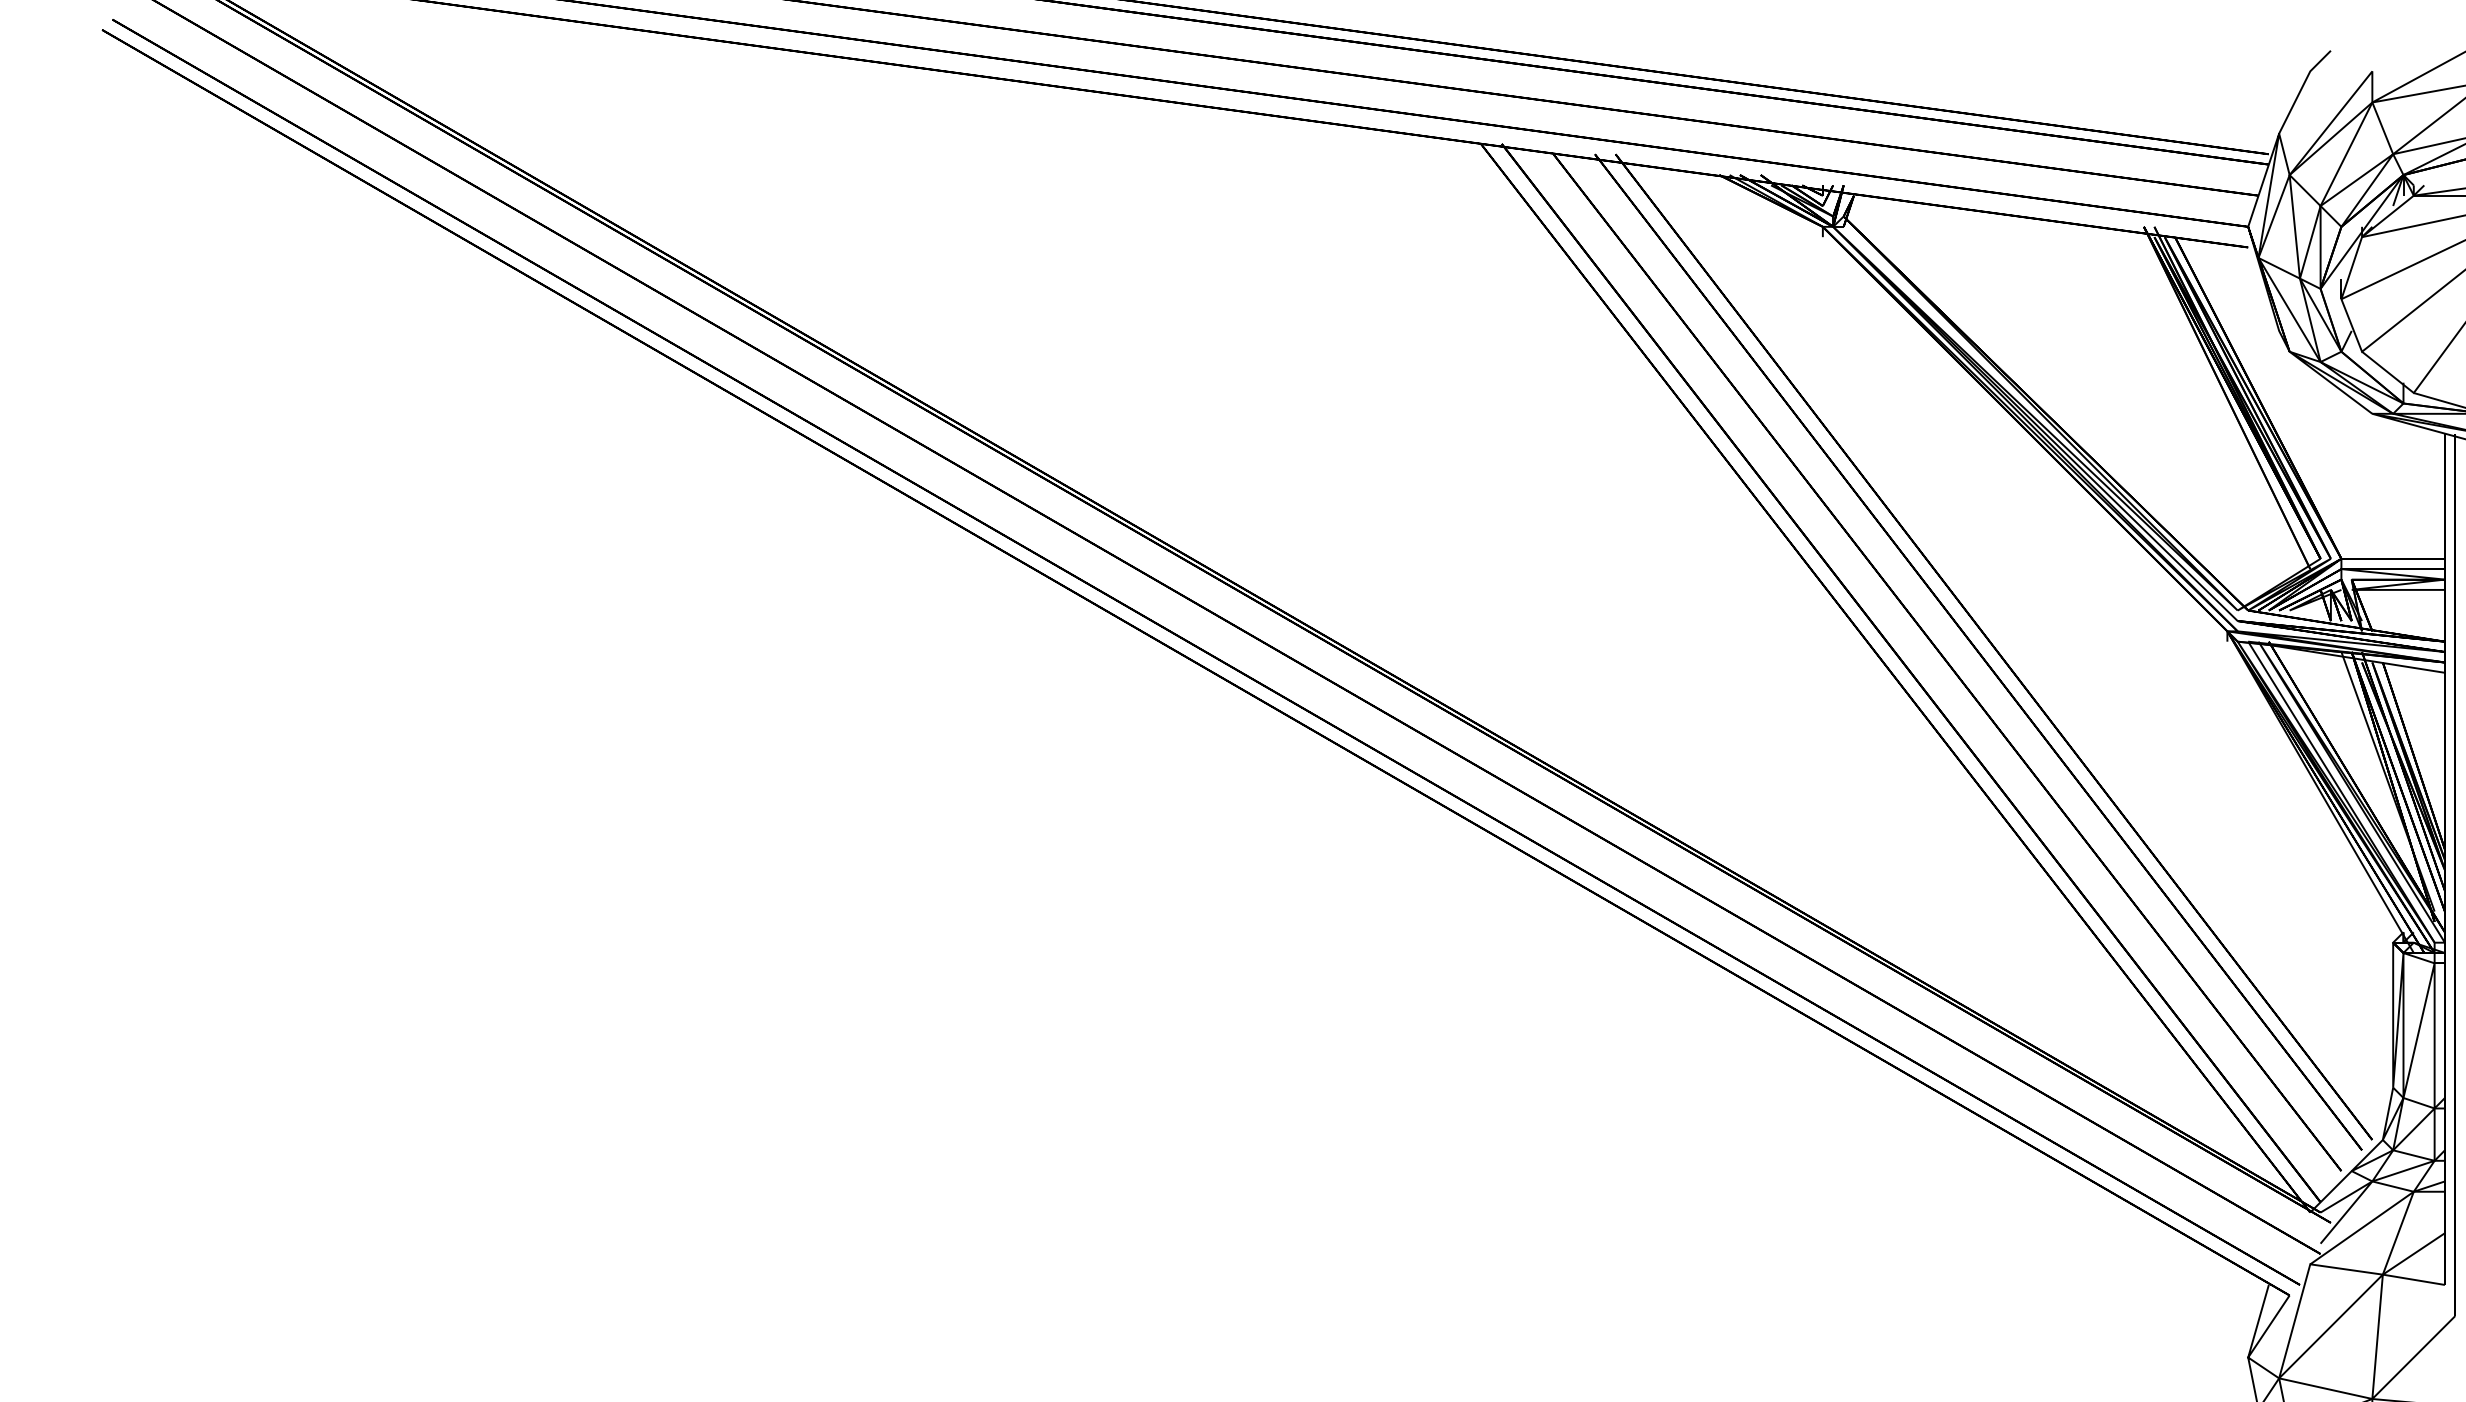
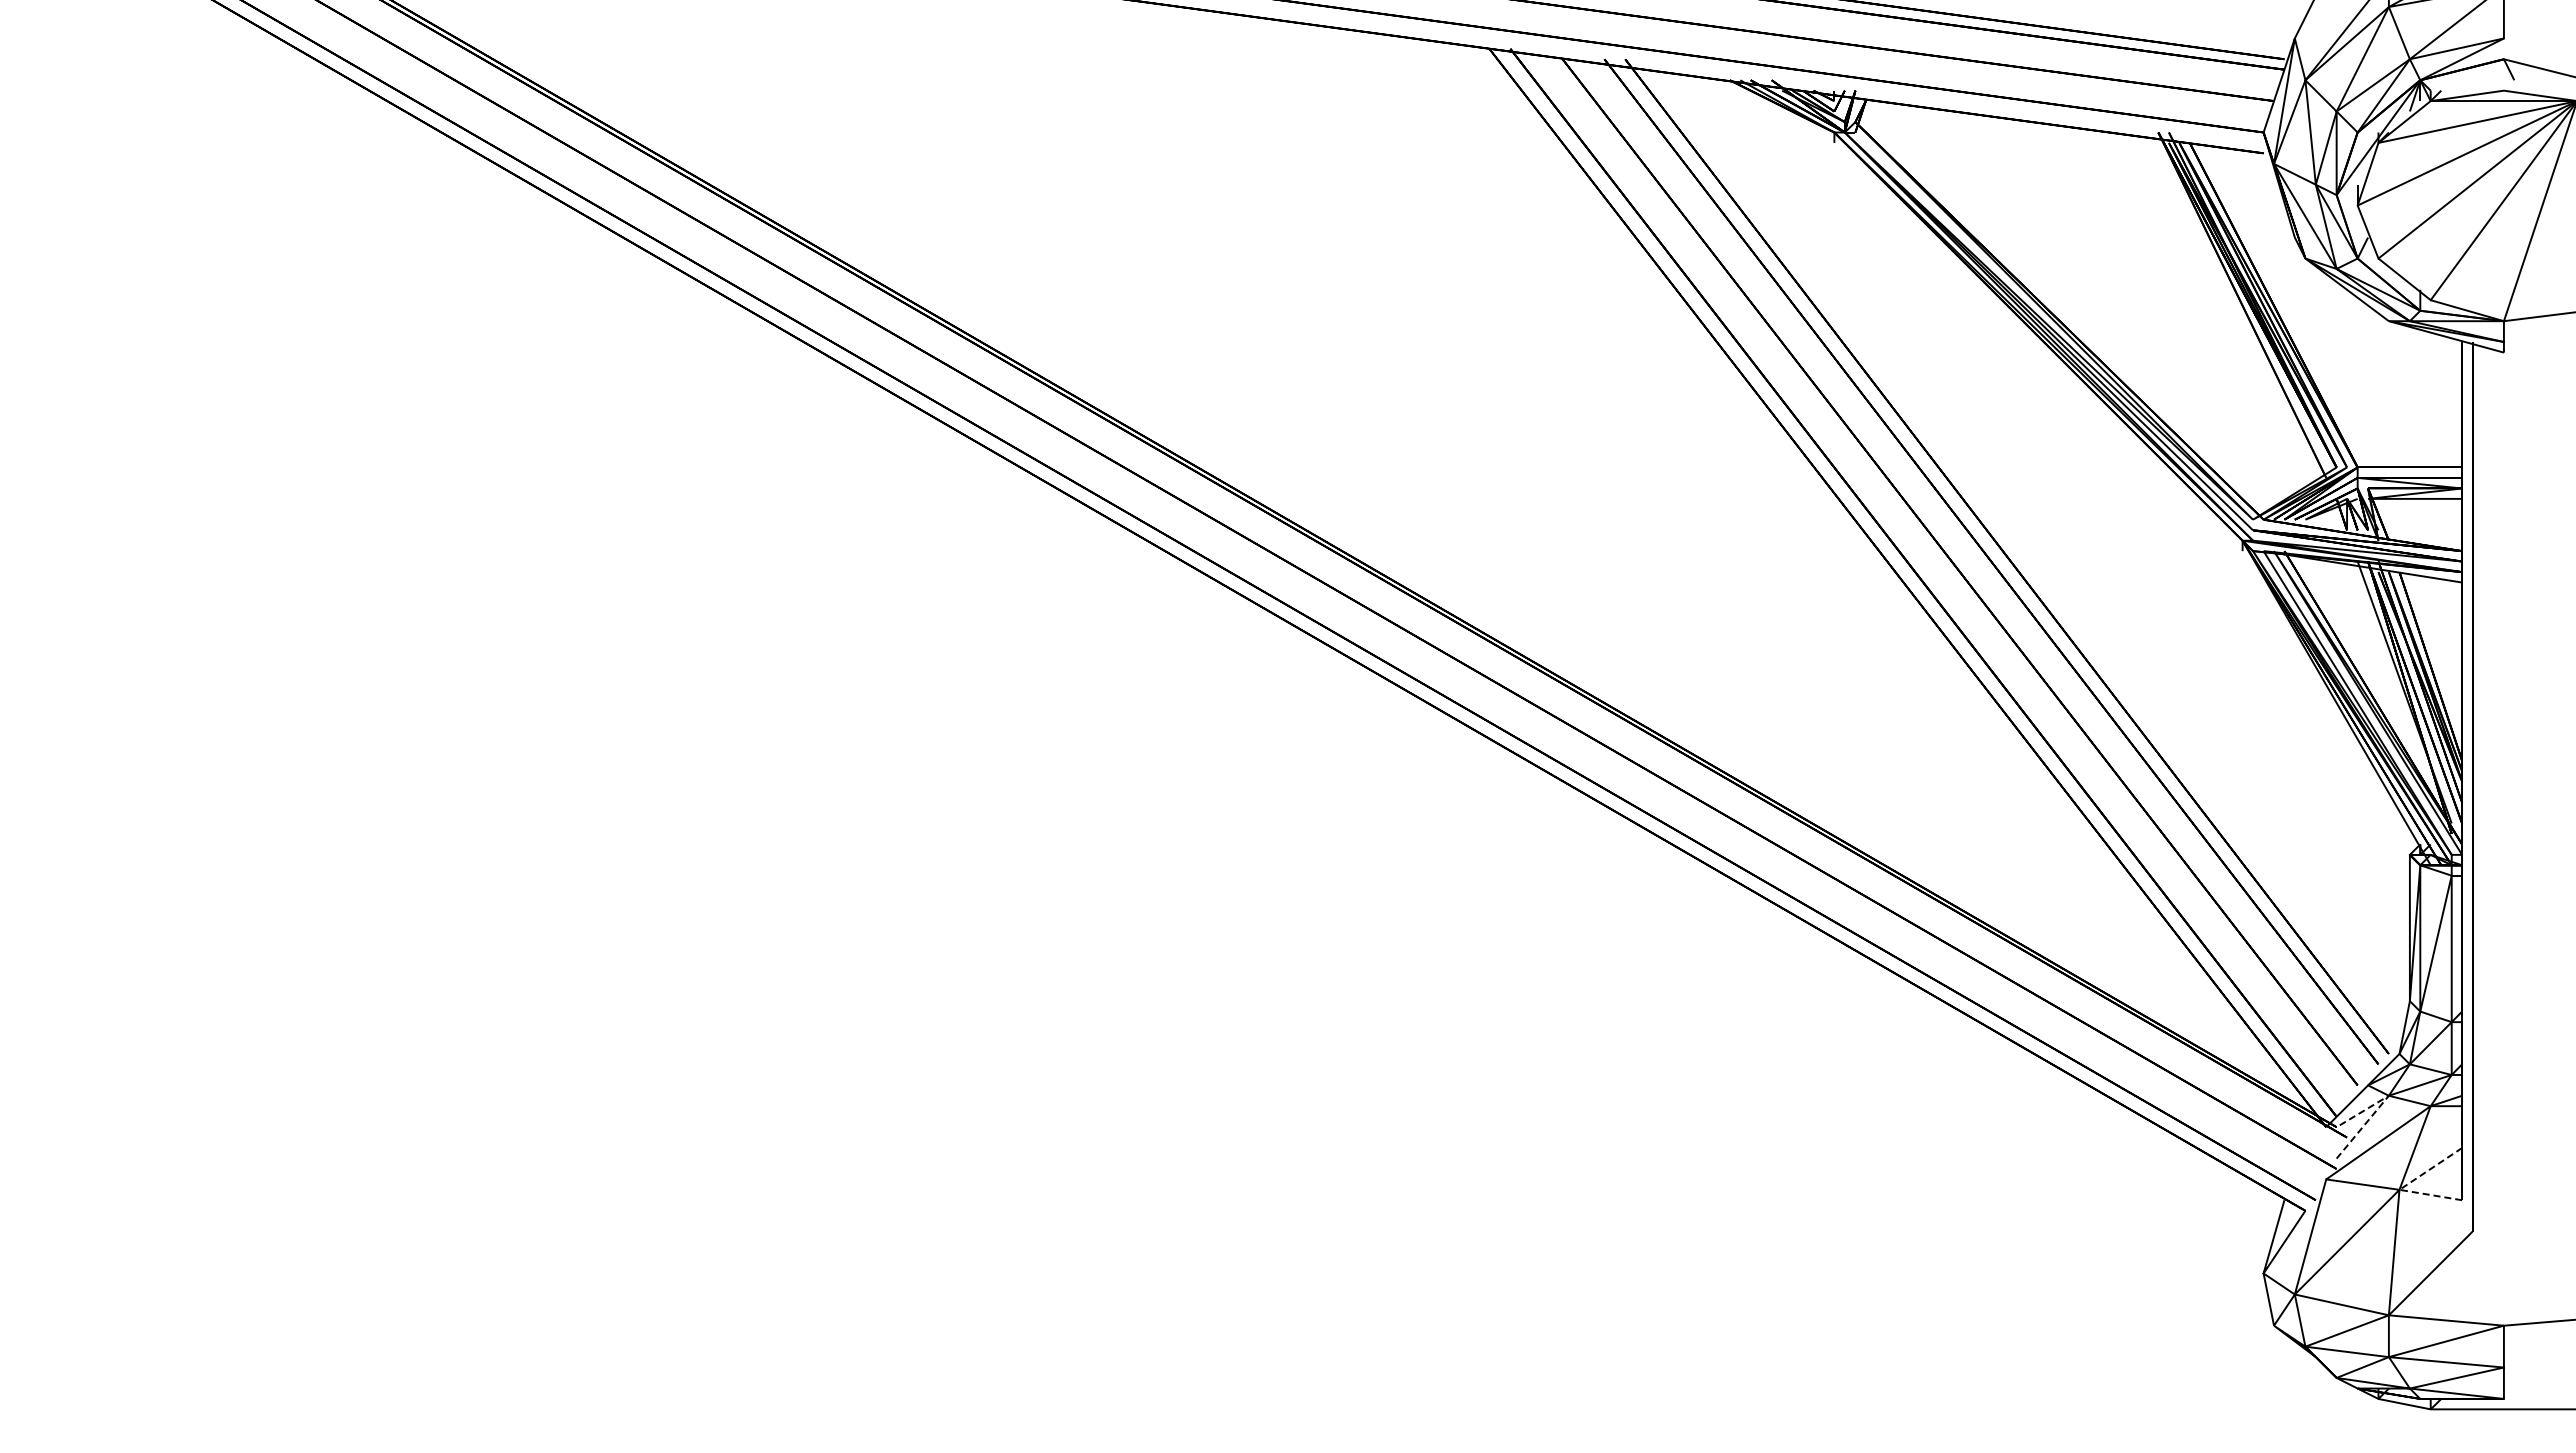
line: (2366, 1189) -> (2382, 1103), solid -> dashed
line: (2387, 1271) -> (2404, 1186), solid -> dashed

